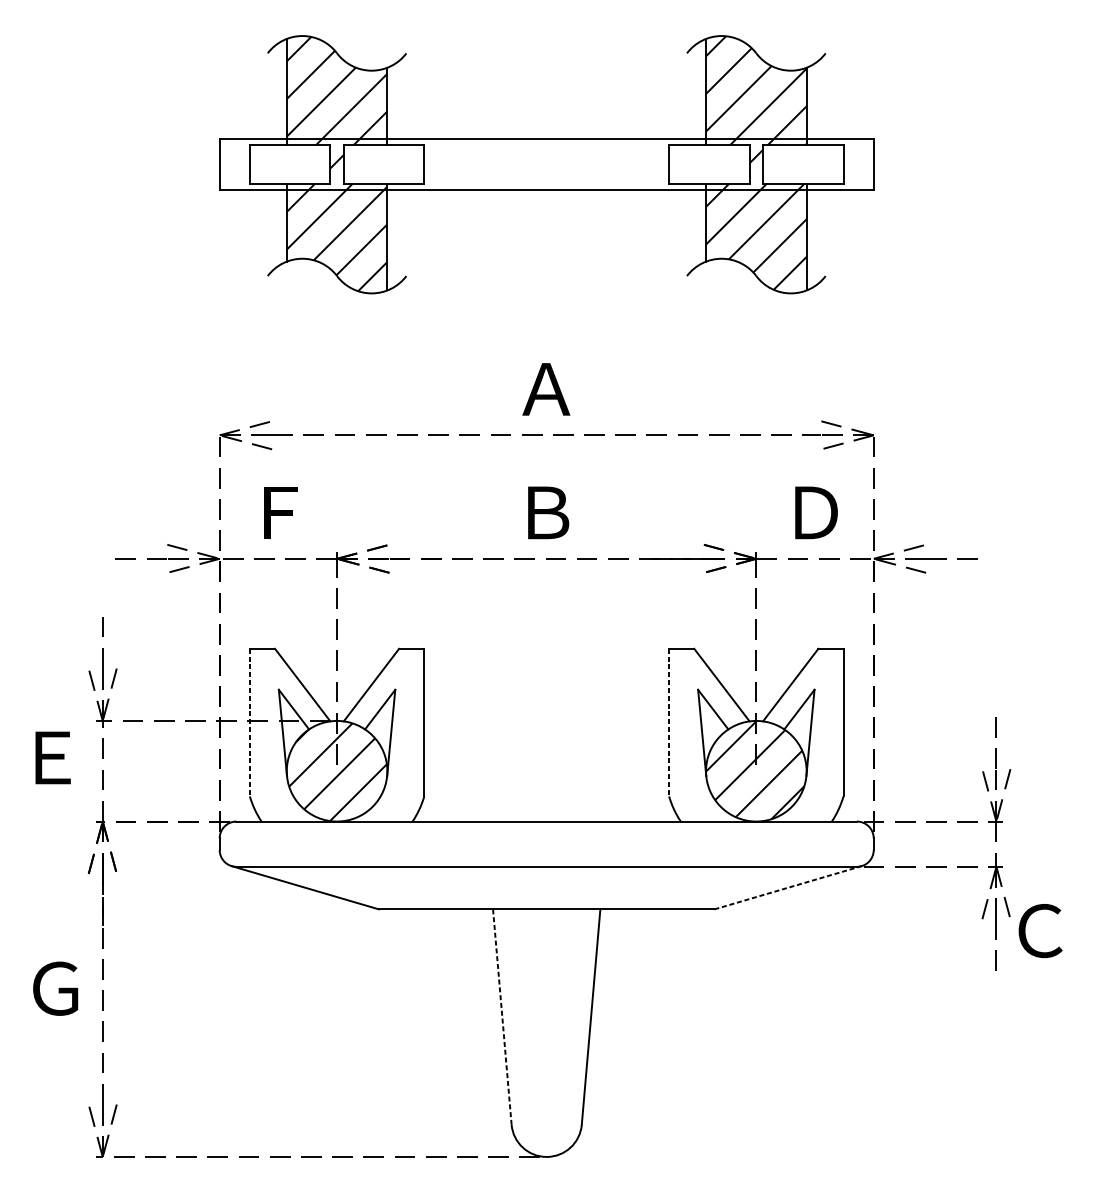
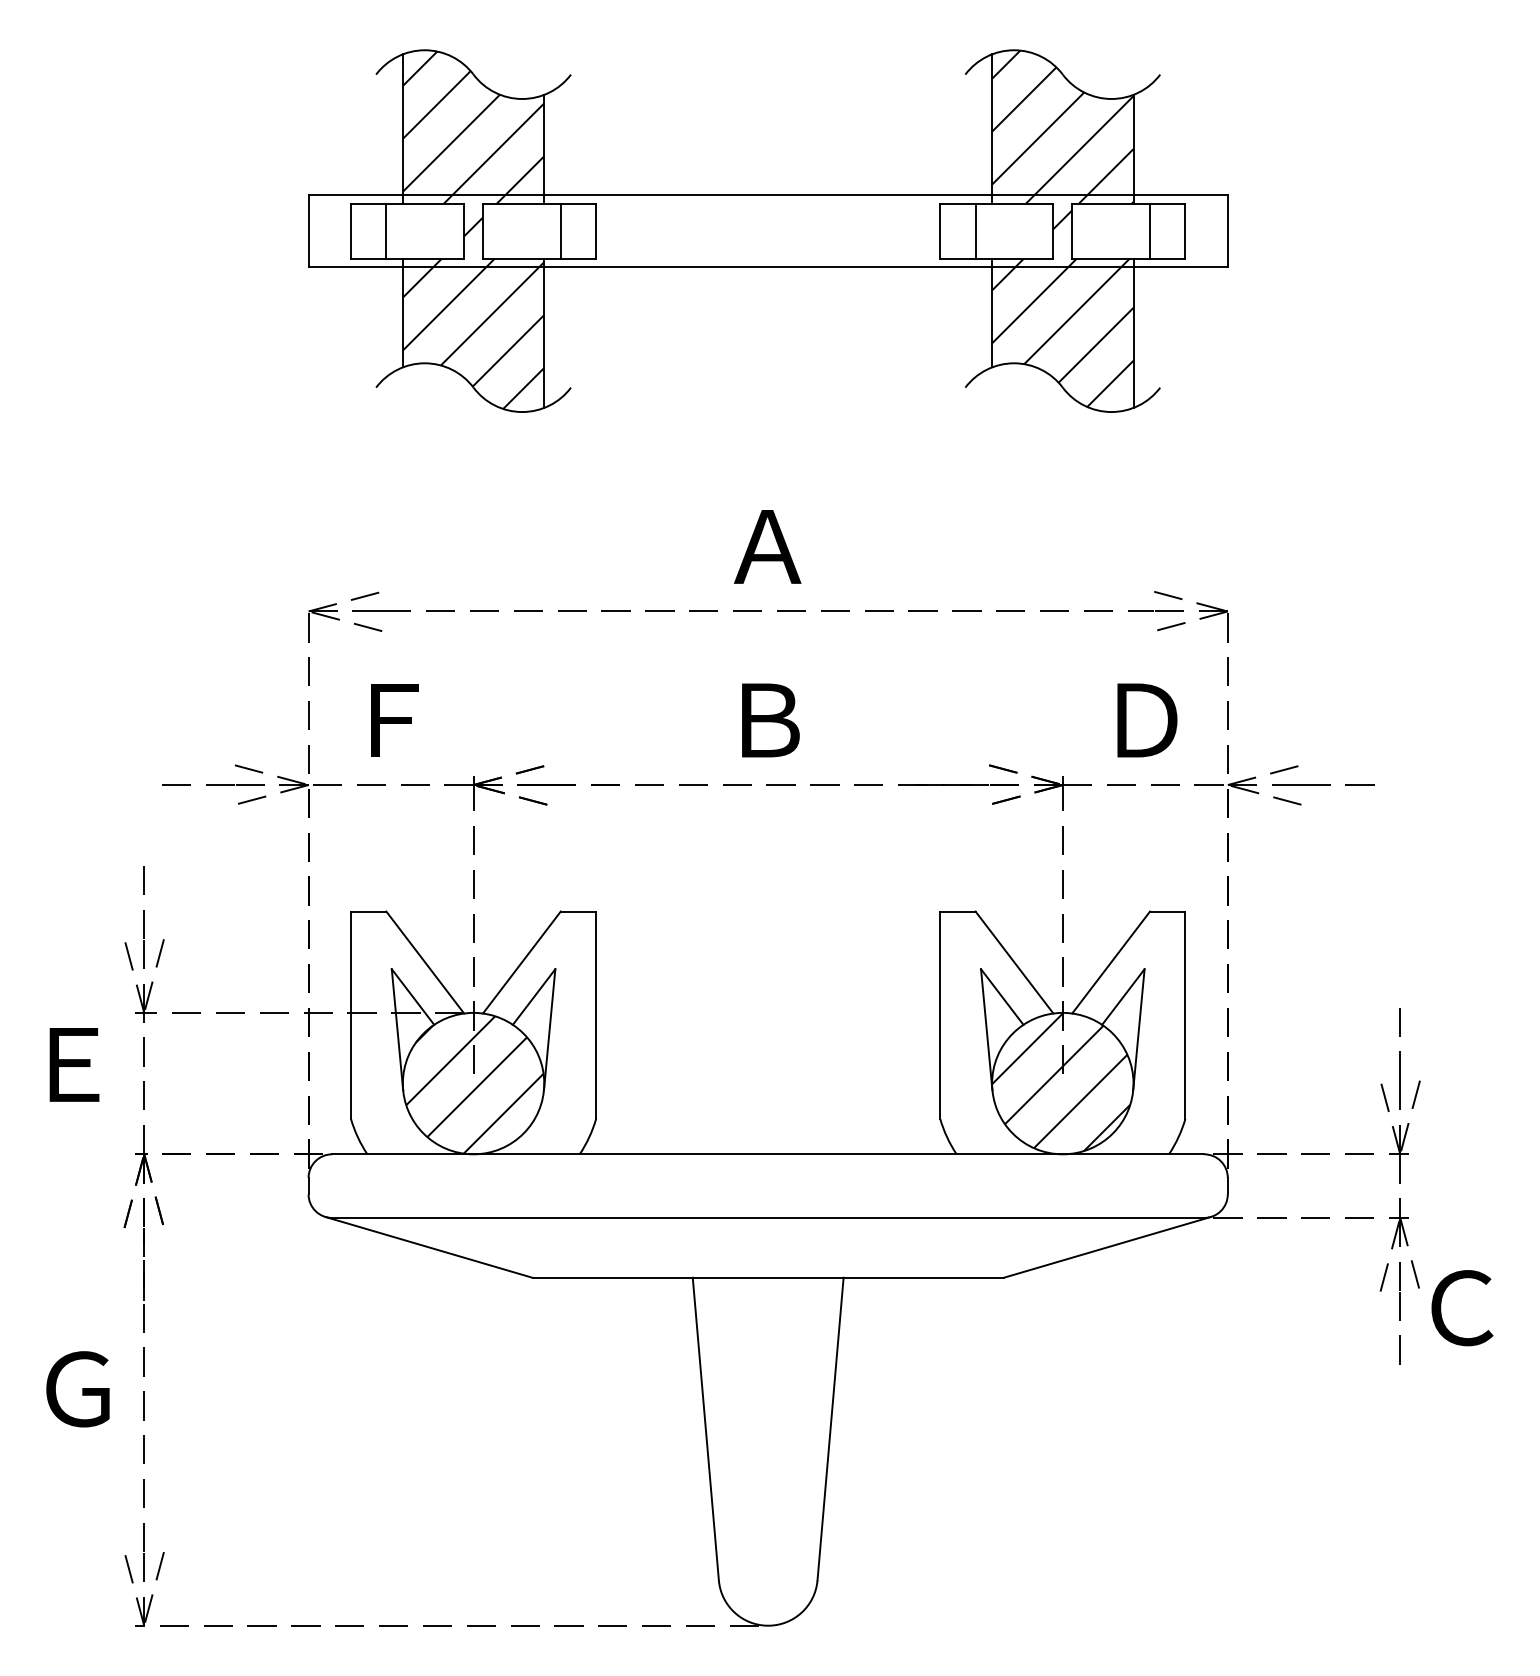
line: (275, 164) -> (386, 230), added
line: (398, 164) -> (560, 230), added
line: (694, 164) -> (975, 230), added
line: (818, 164) -> (1150, 230), added
line: (250, 722) -> (351, 1015), dashed -> solid
line: (669, 722) -> (940, 1015), dashed -> solid
line: (788, 887) -> (1107, 1247), dashed -> solid
line: (502, 1017) -> (705, 1429), dashed -> solid

